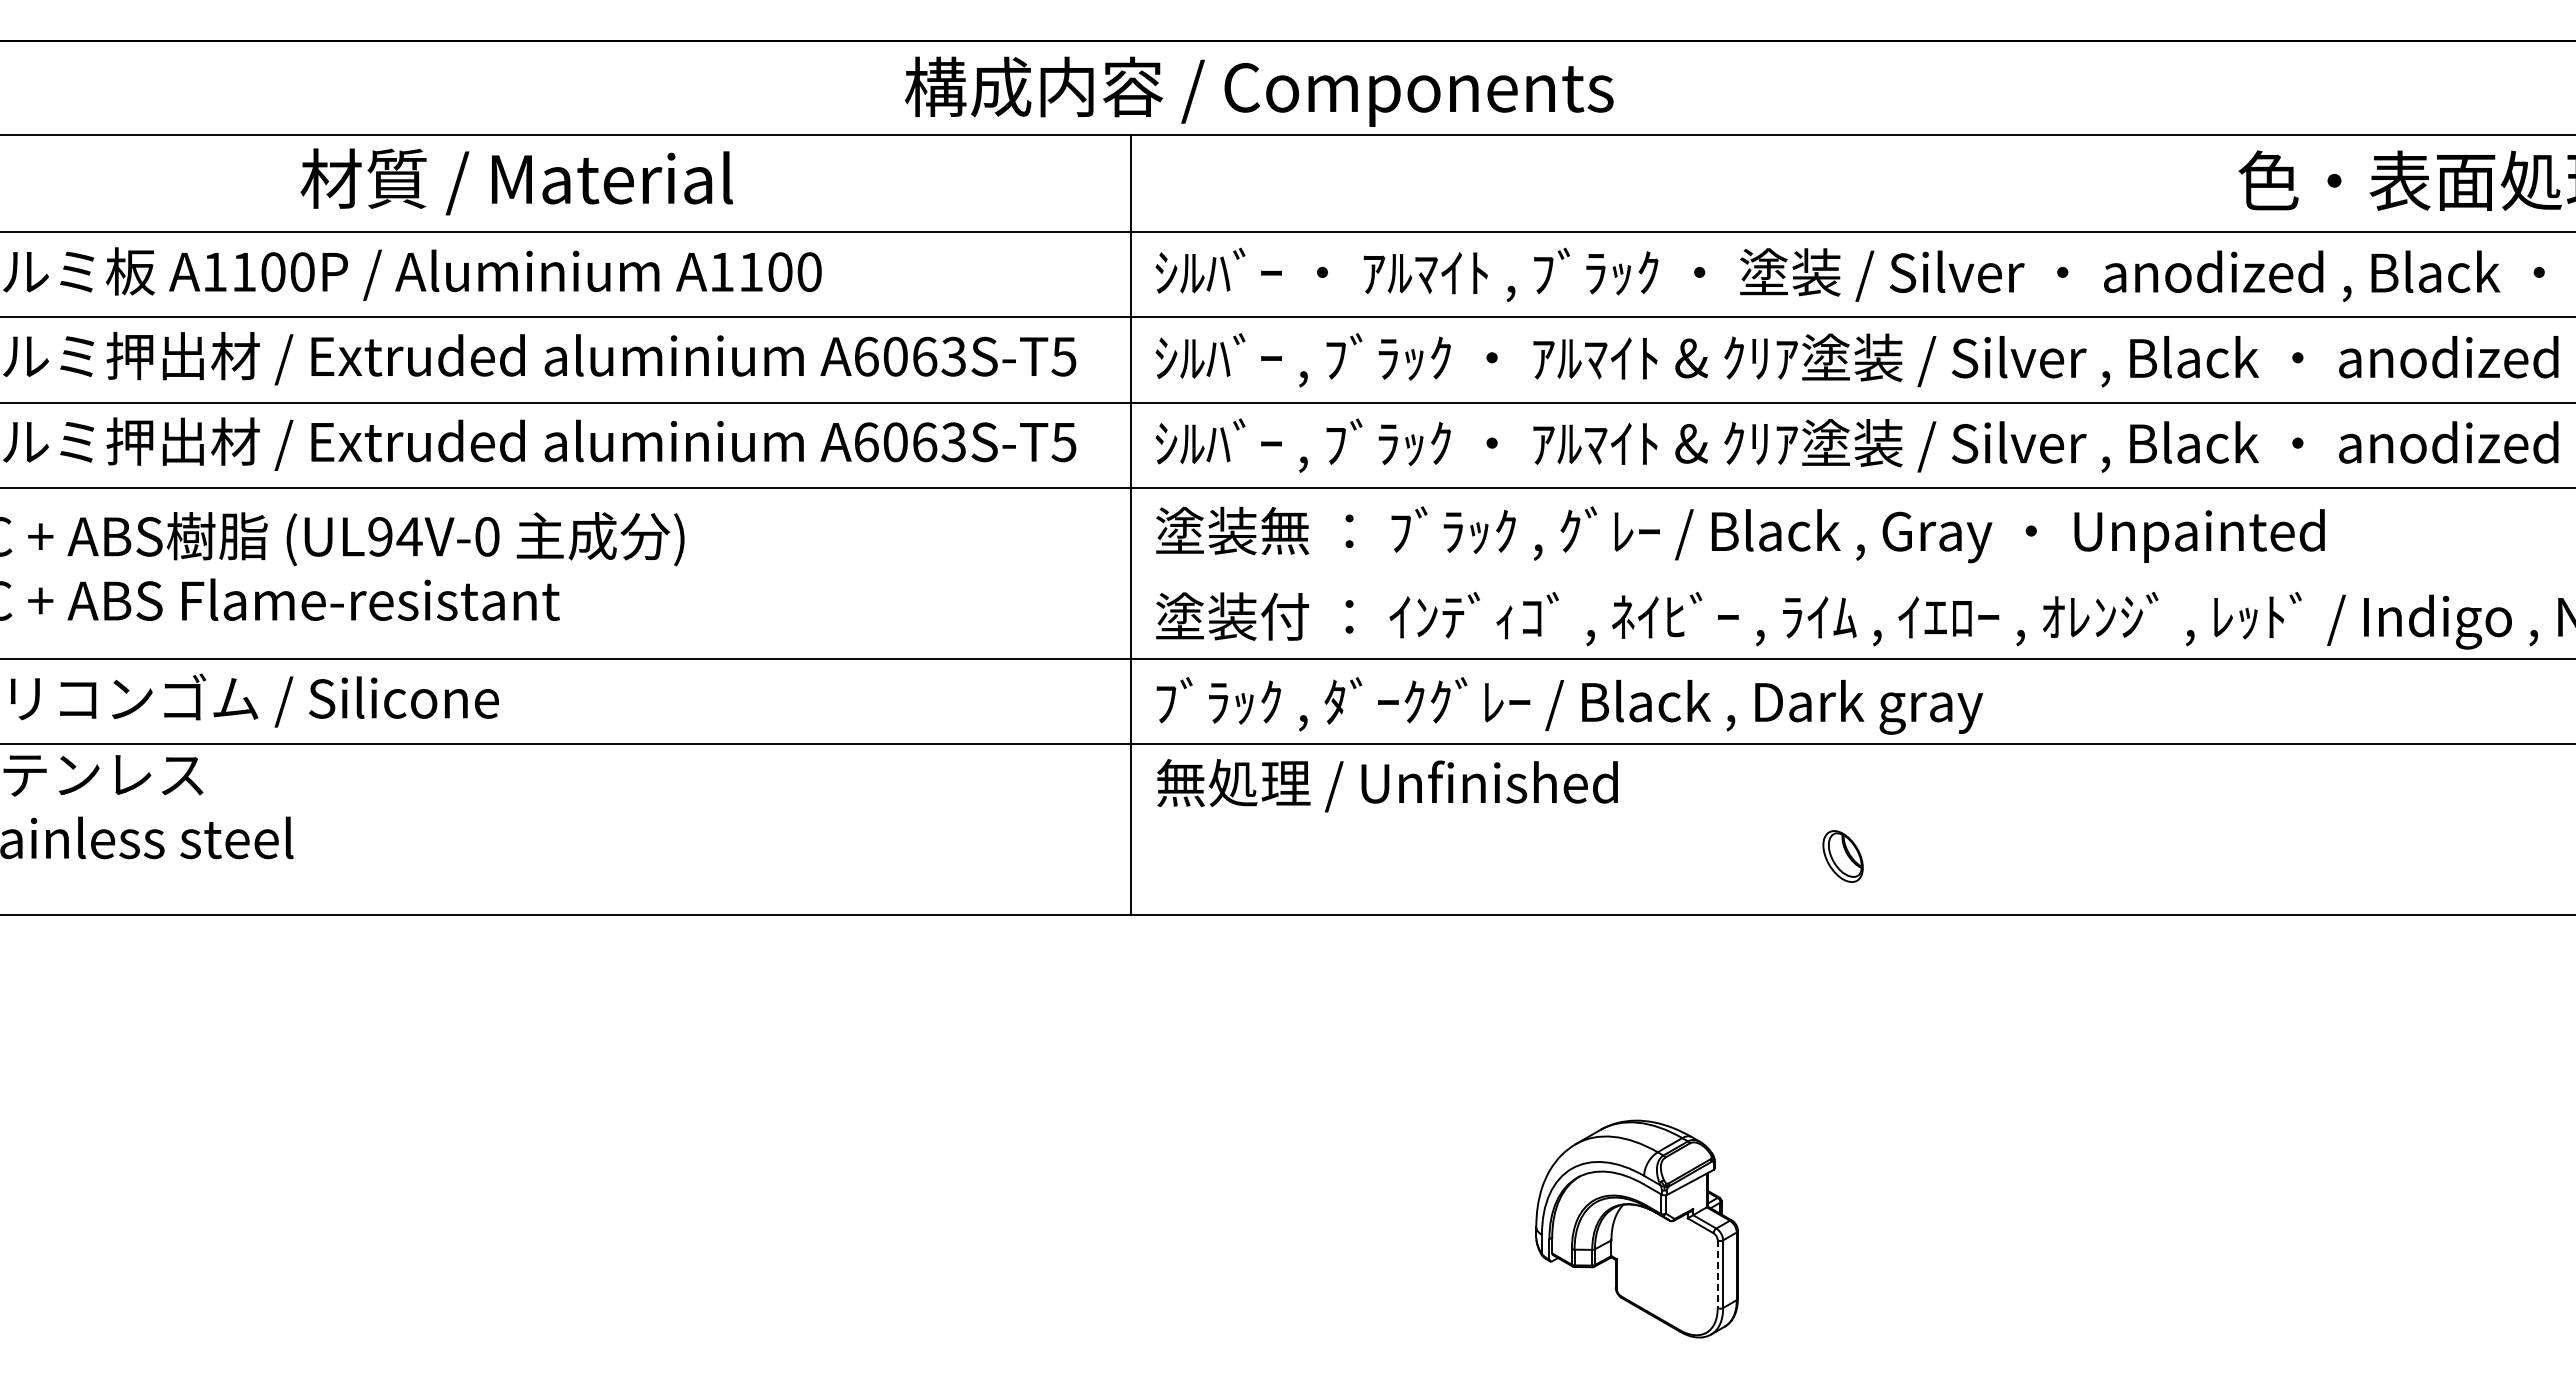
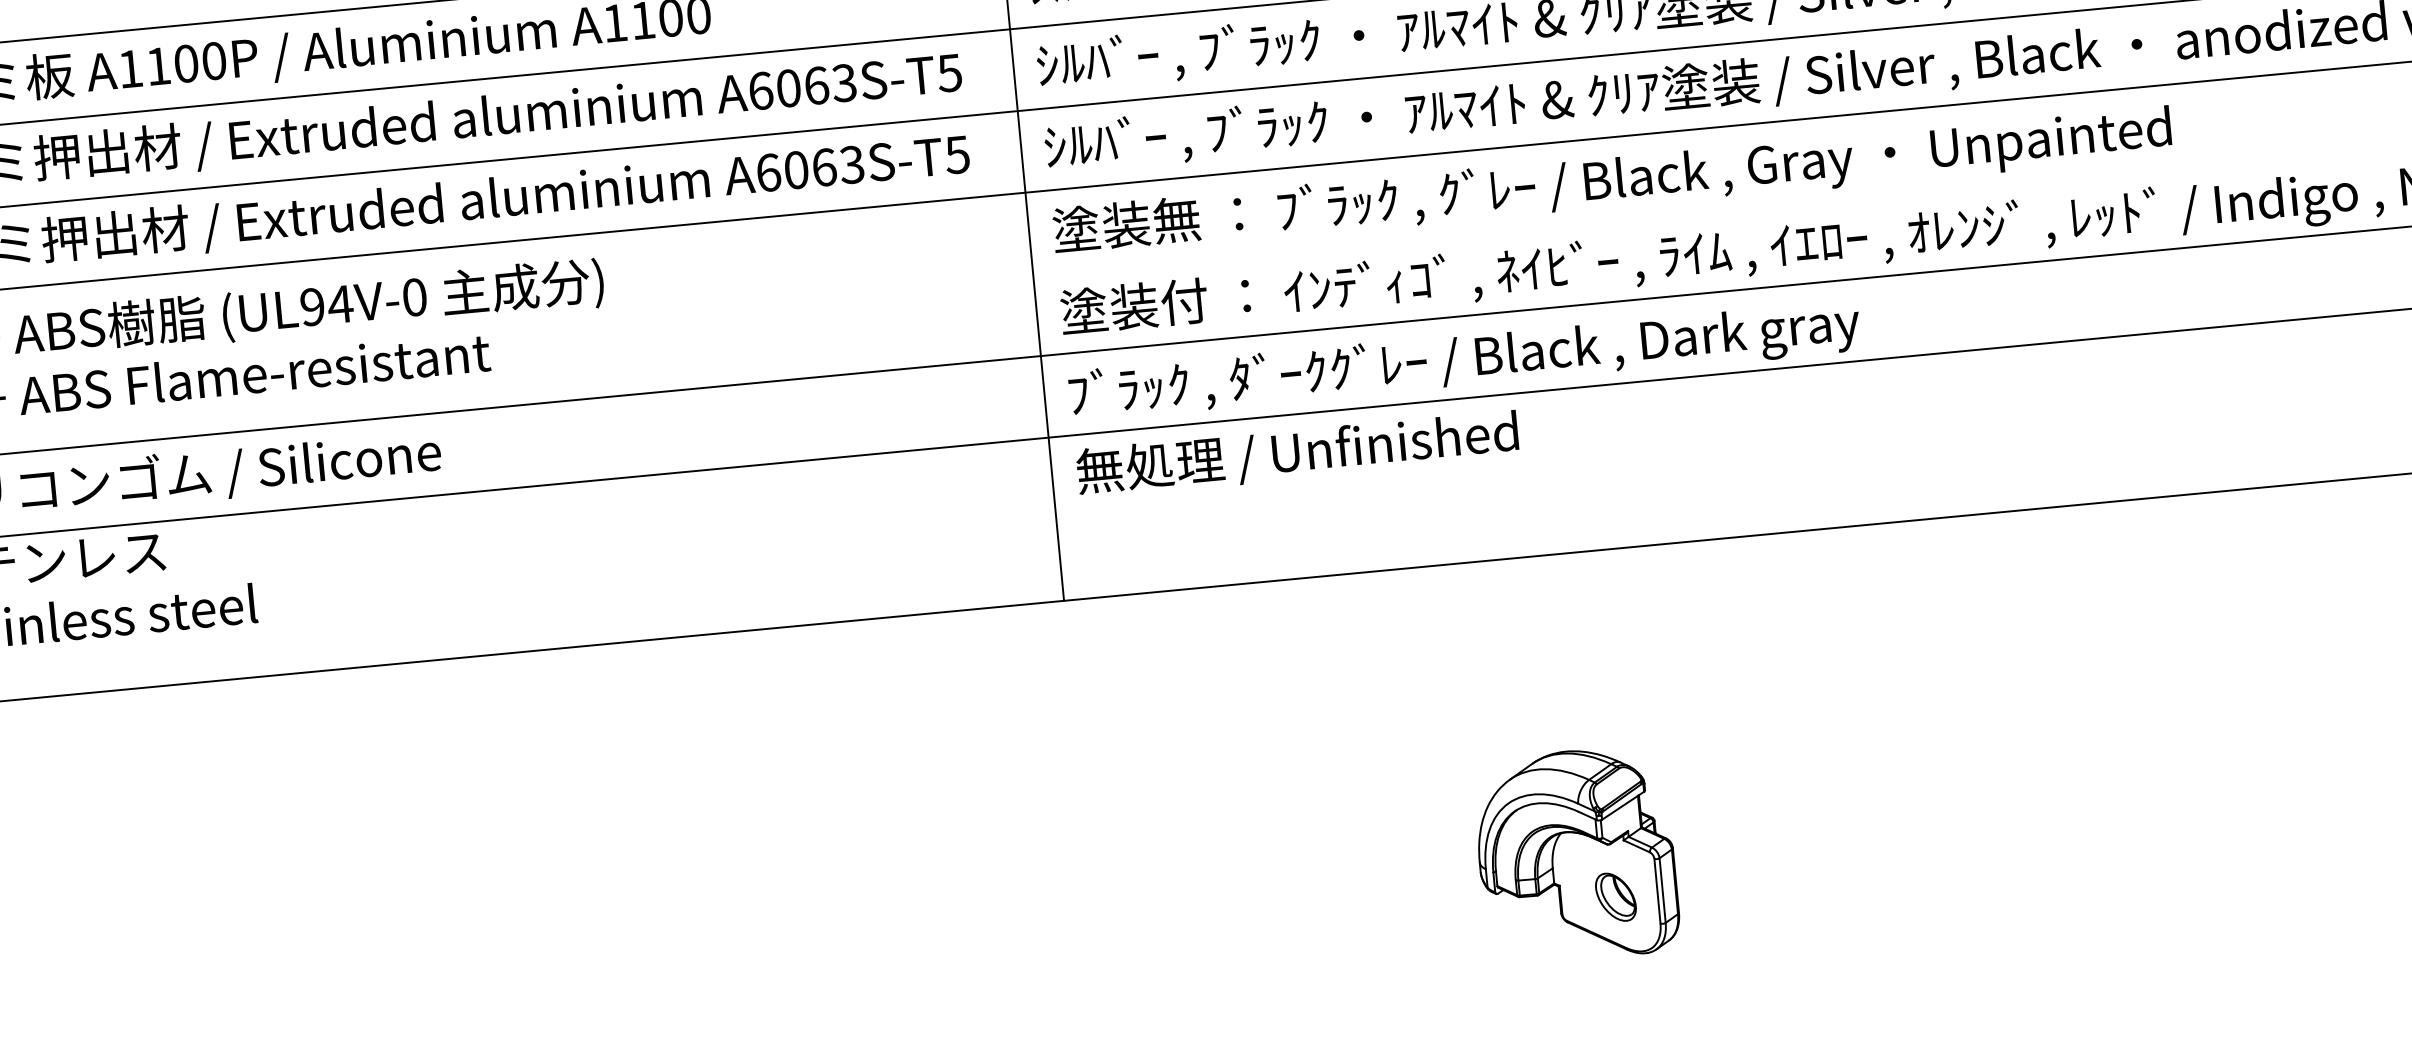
part: (1842, 856) -> (1615, 897), moved
line: (1717, 1274) -> (1657, 891), dashed -> solid

